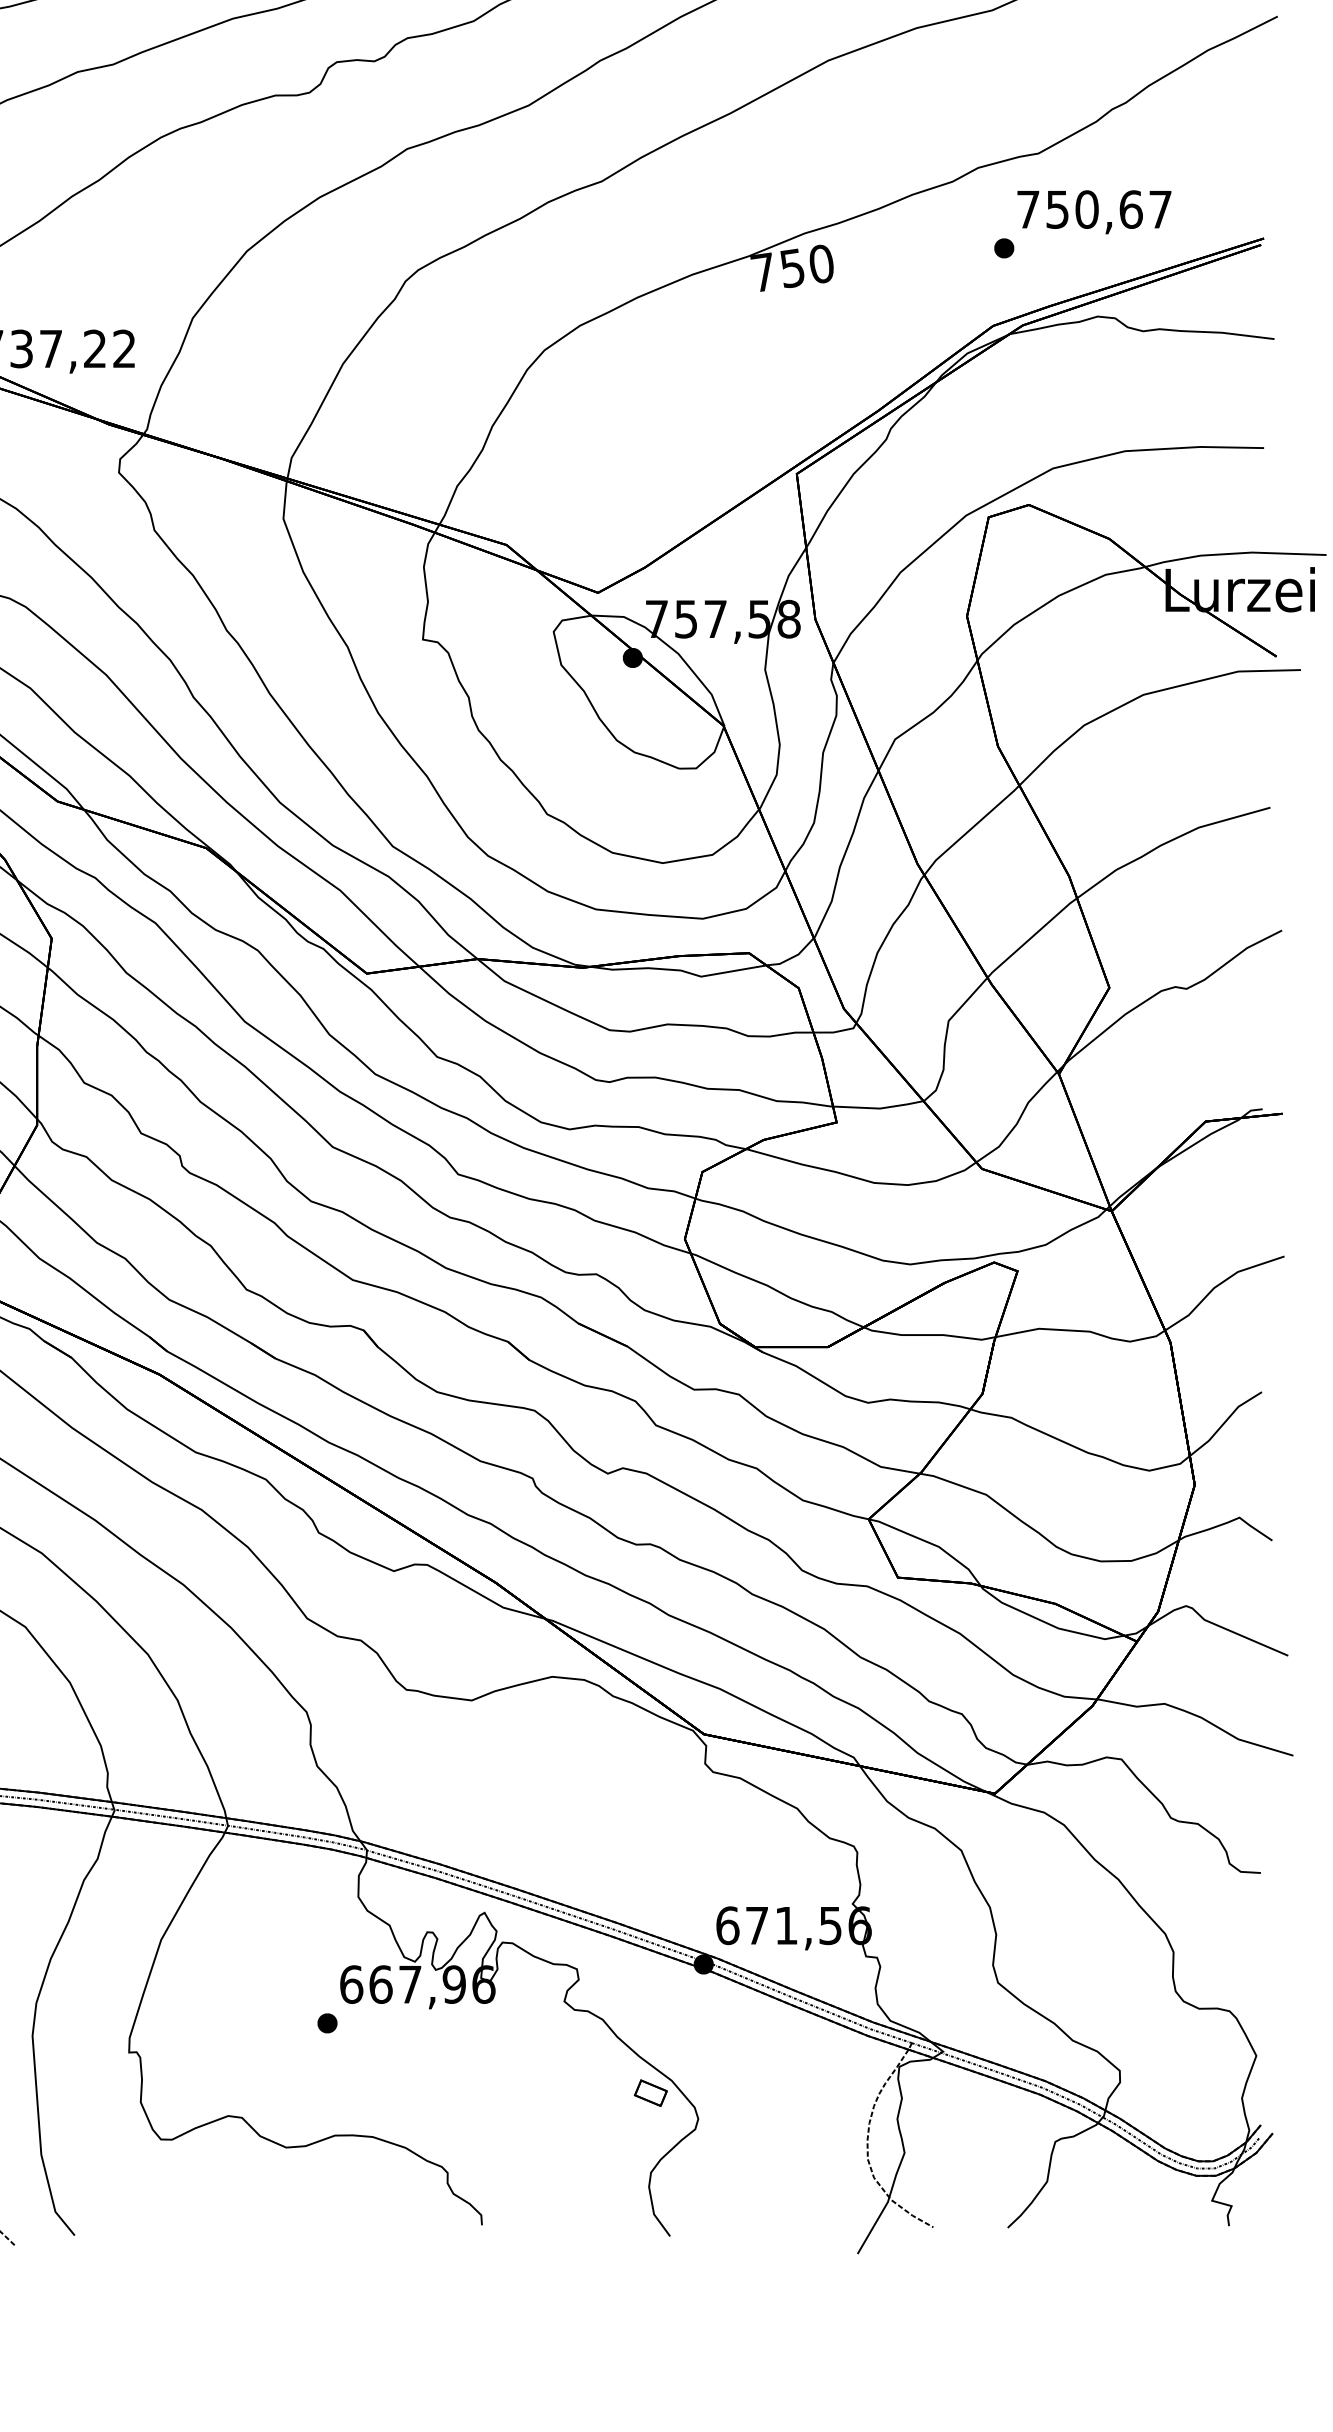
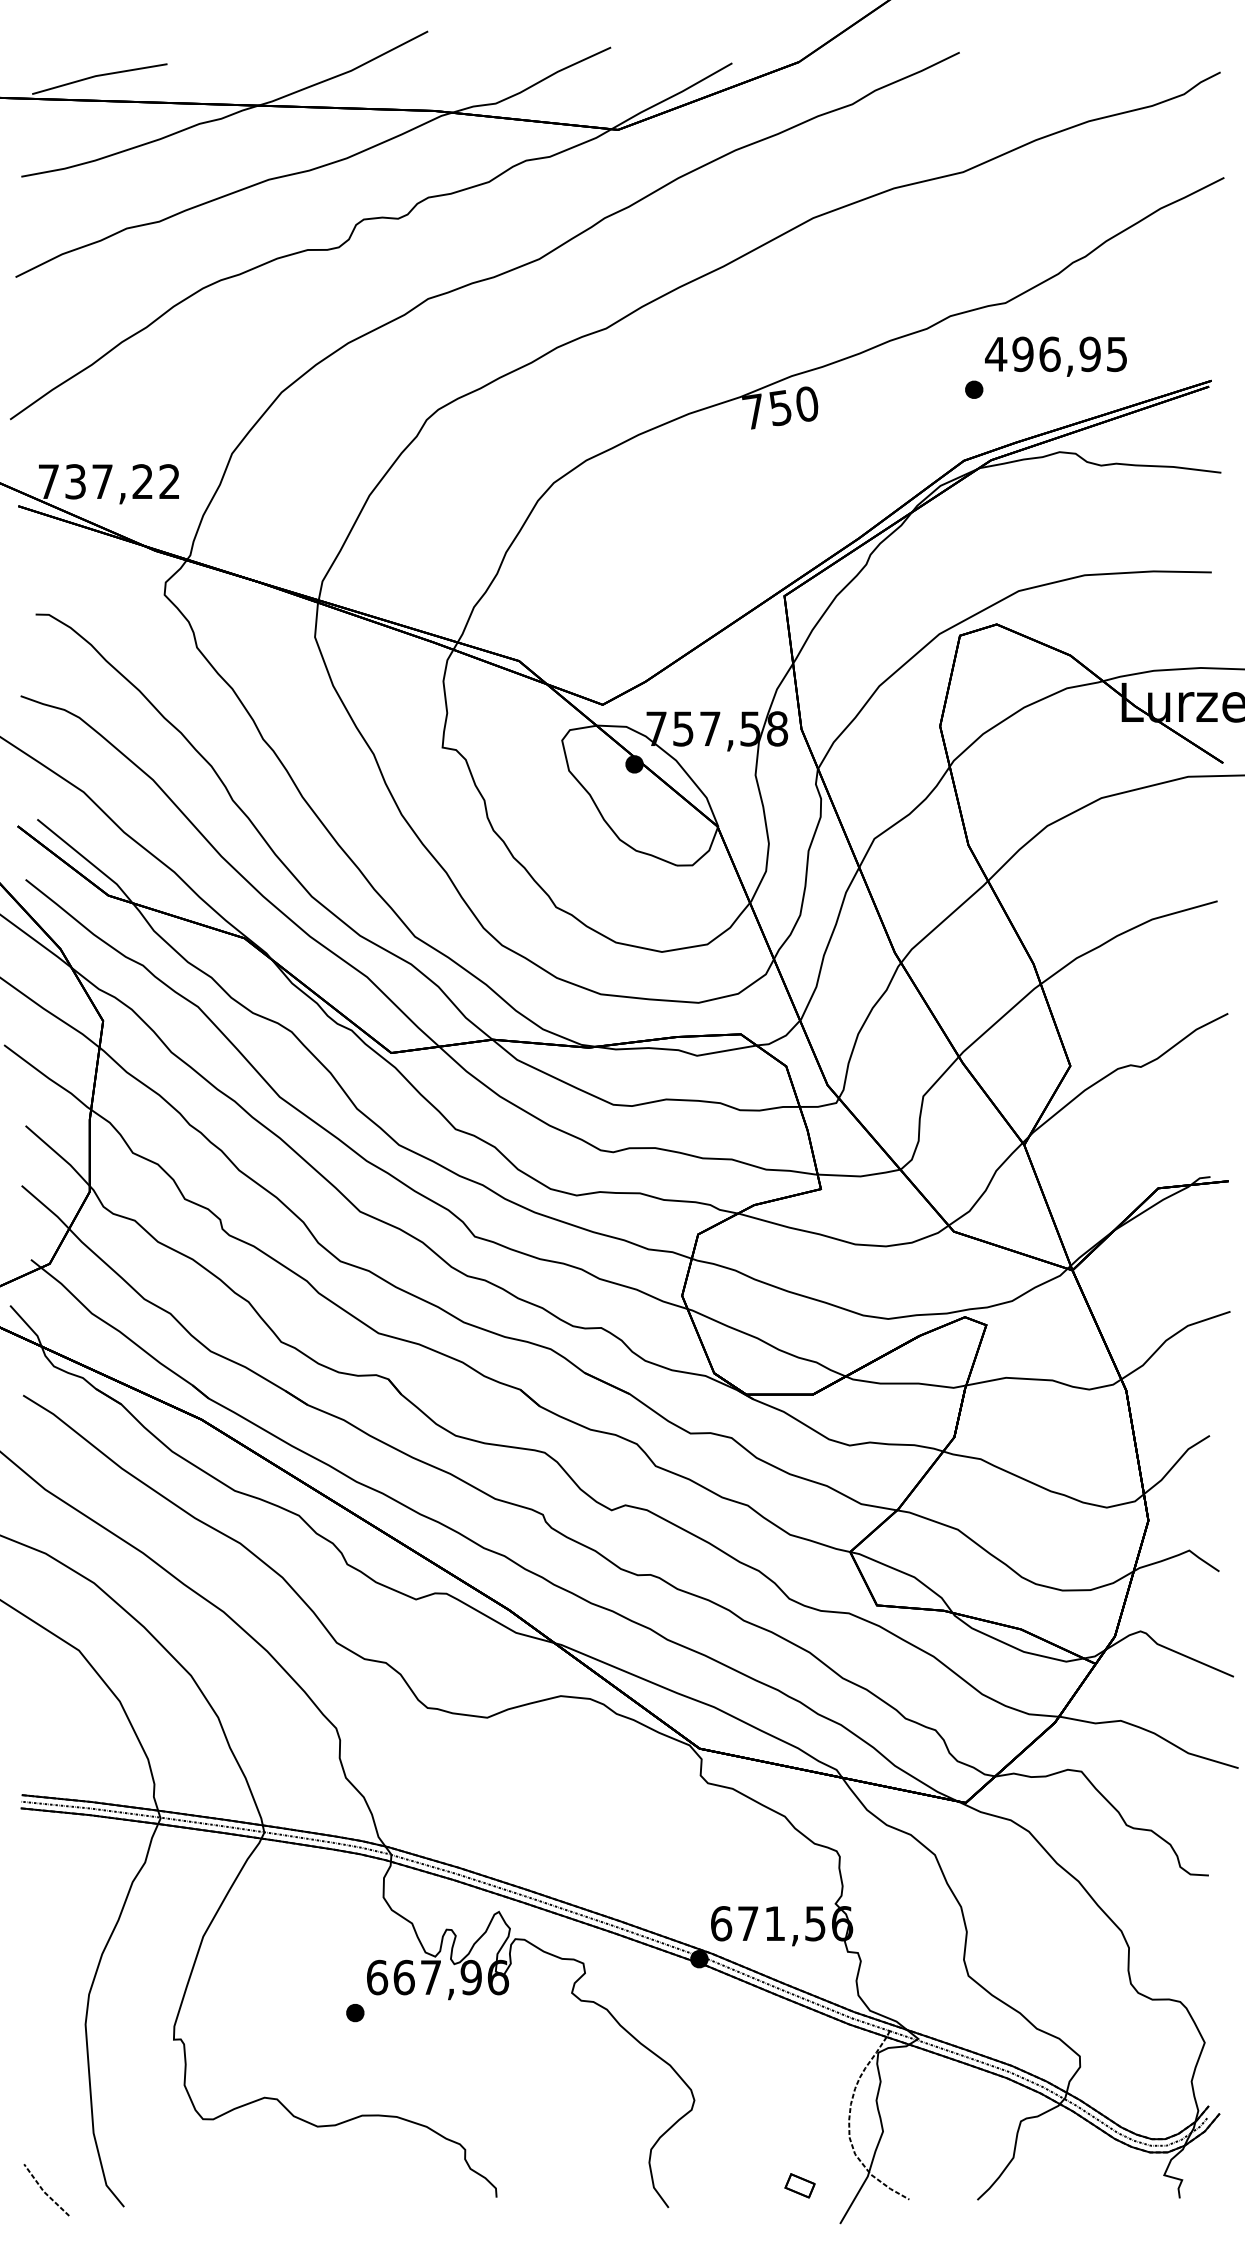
text: (1093, 209) -> (1055, 354), 750,67 -> 496,95
part: (650, 2092) -> (799, 2185), moved

